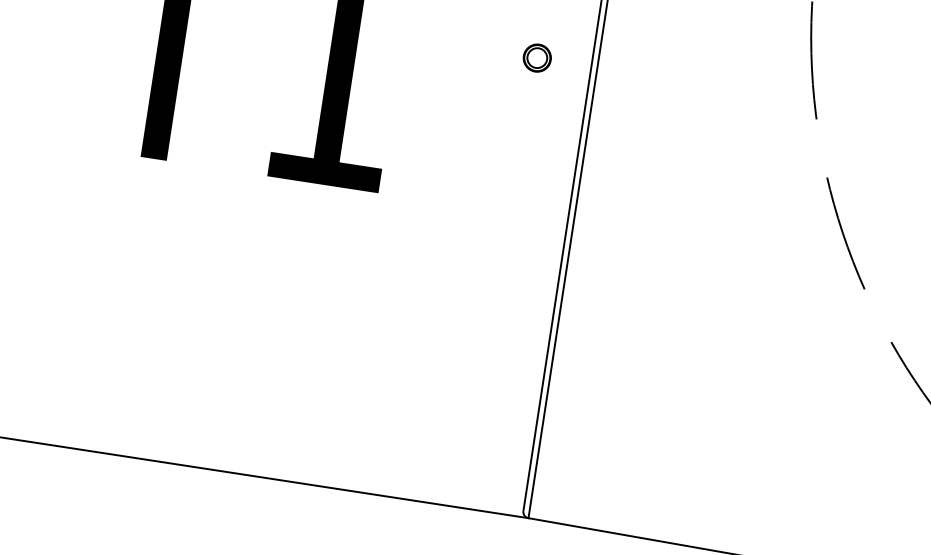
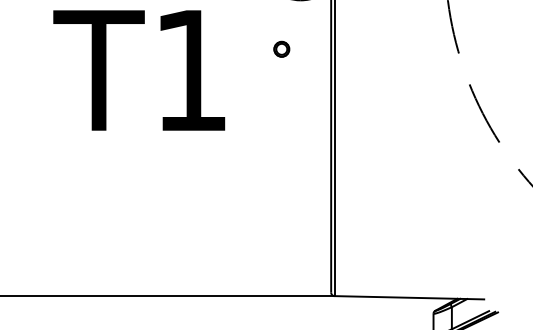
part: (536, 56) -> (281, 48), moved

